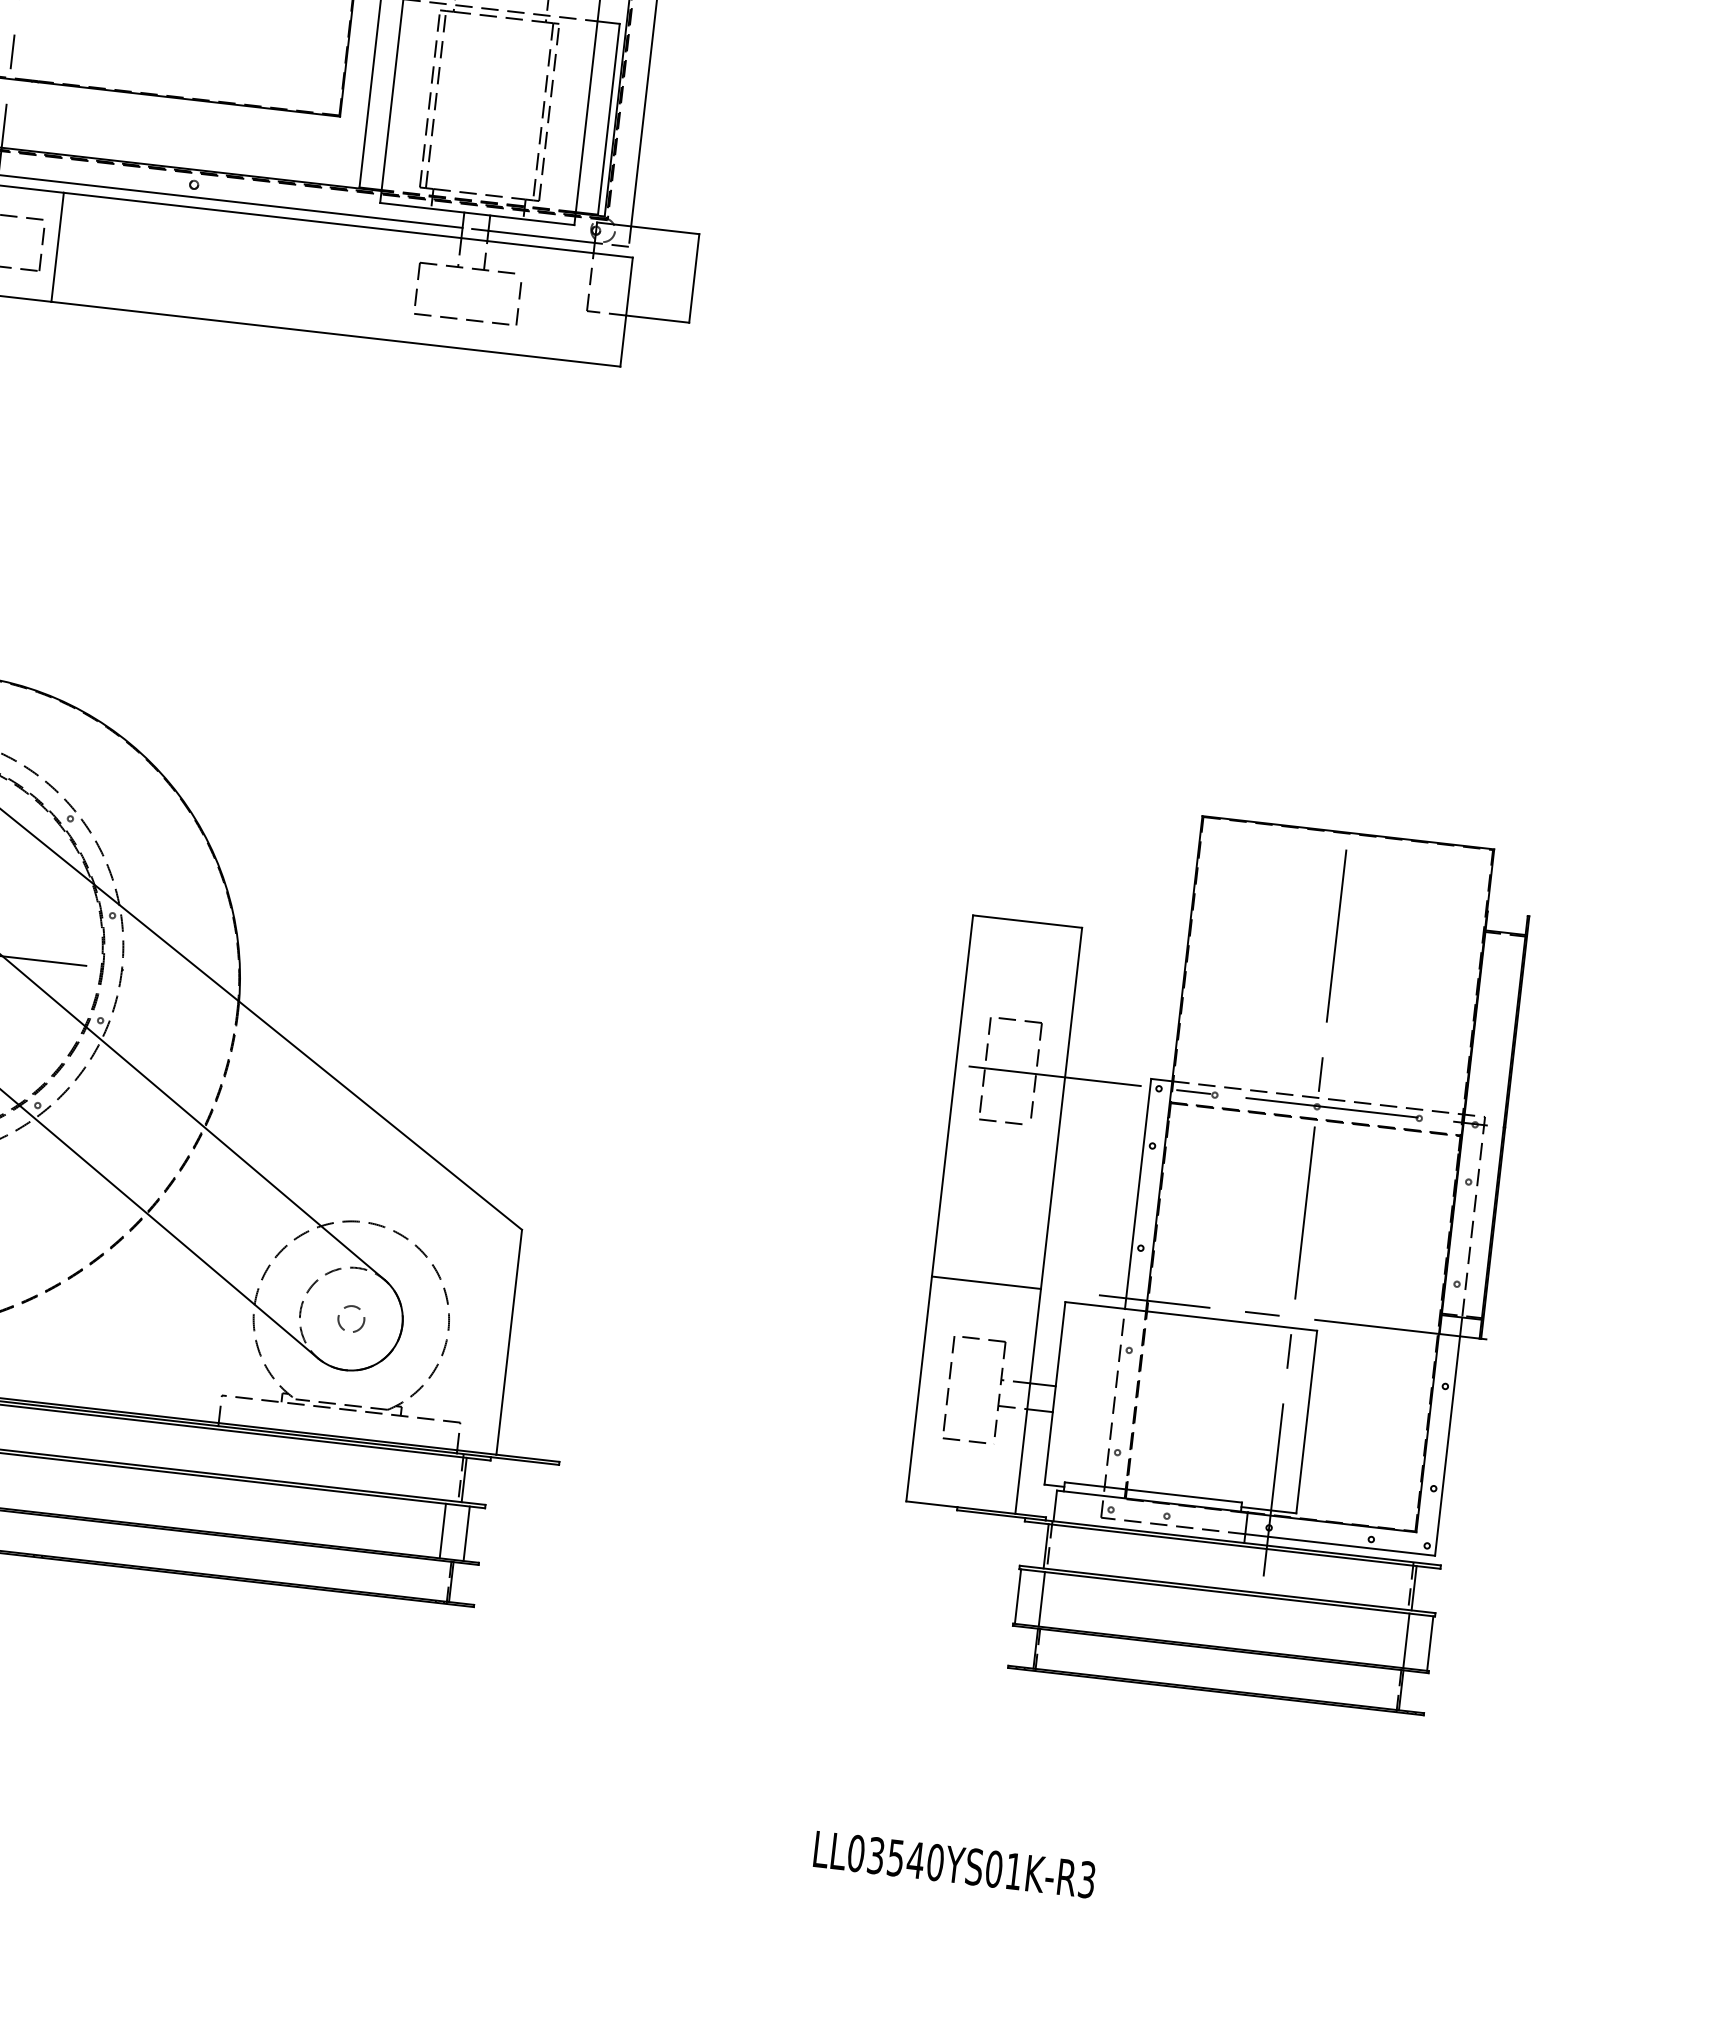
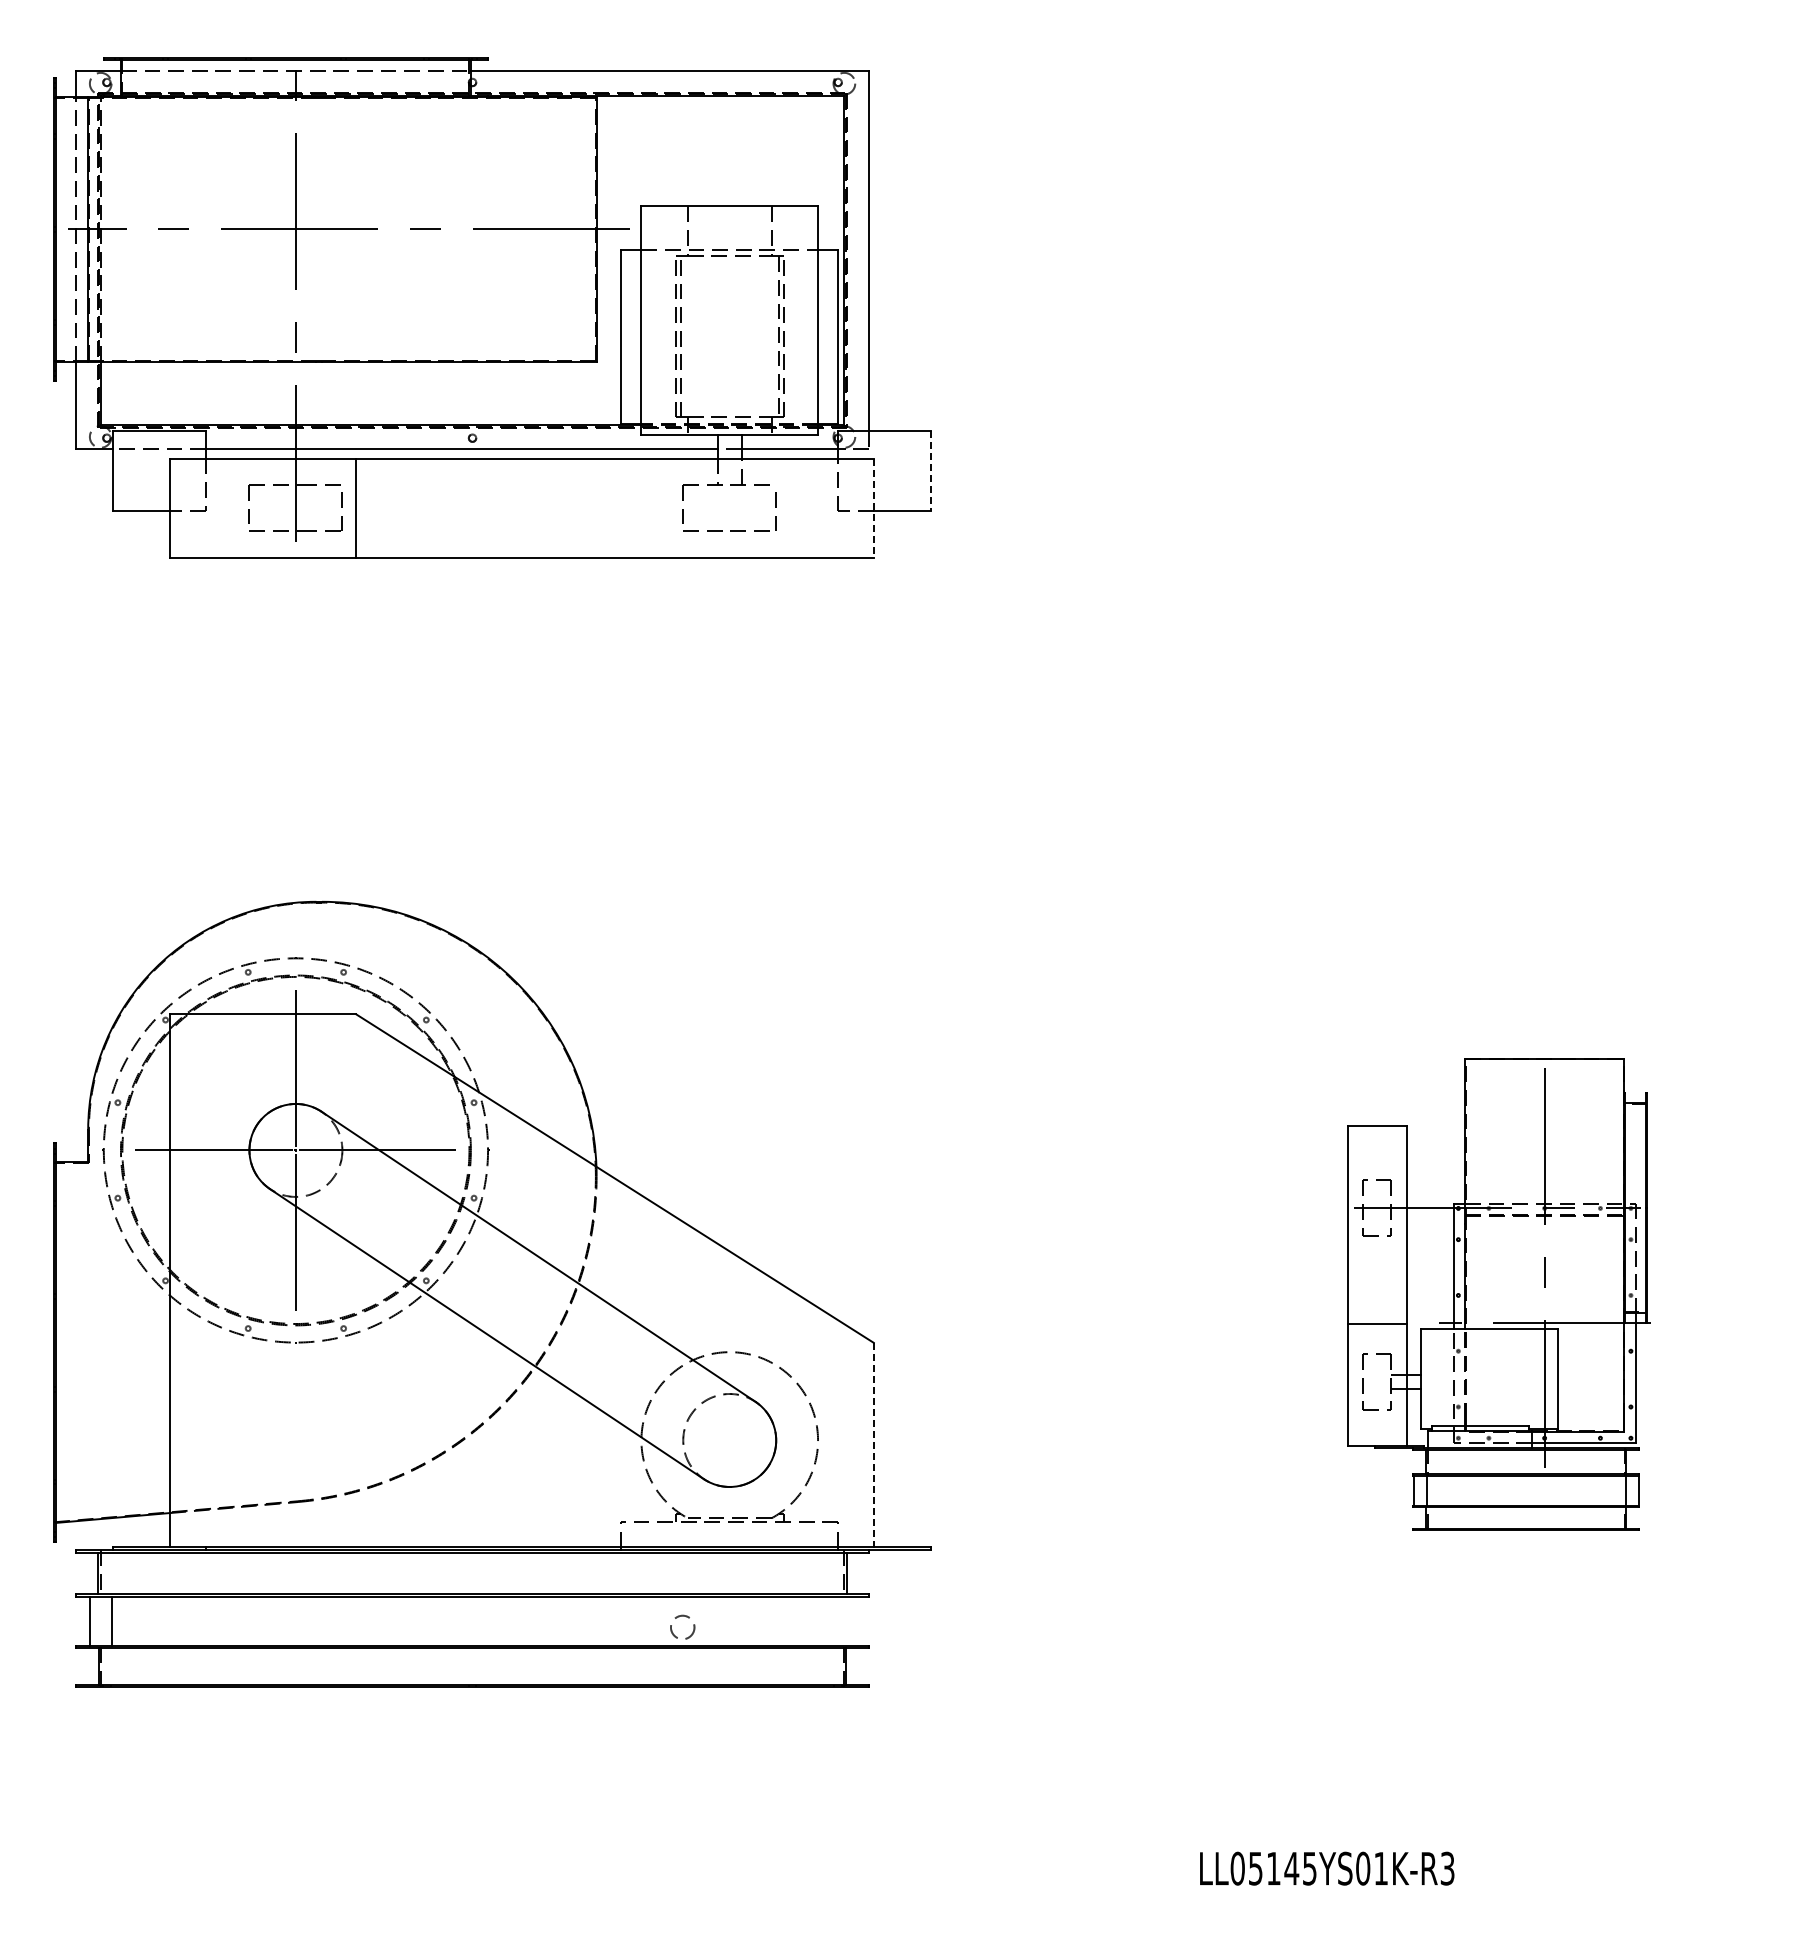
line: (694, 278) -> (931, 471), solid -> dashed
line: (626, 312) -> (873, 508), solid -> dashed
part: (1214, 1254) -> (1498, 1294), size x0.6
circle: (351, 1317) -> (682, 1626), moved
line: (508, 1342) -> (873, 1445), solid -> dashed
line: (442, 1531) -> (833, 1621), removed
line: (466, 1533) -> (855, 1621), removed
text: (905, 1858) -> (1282, 1868), LL03540YS01K-R3 -> LL05145YS01K-R3

